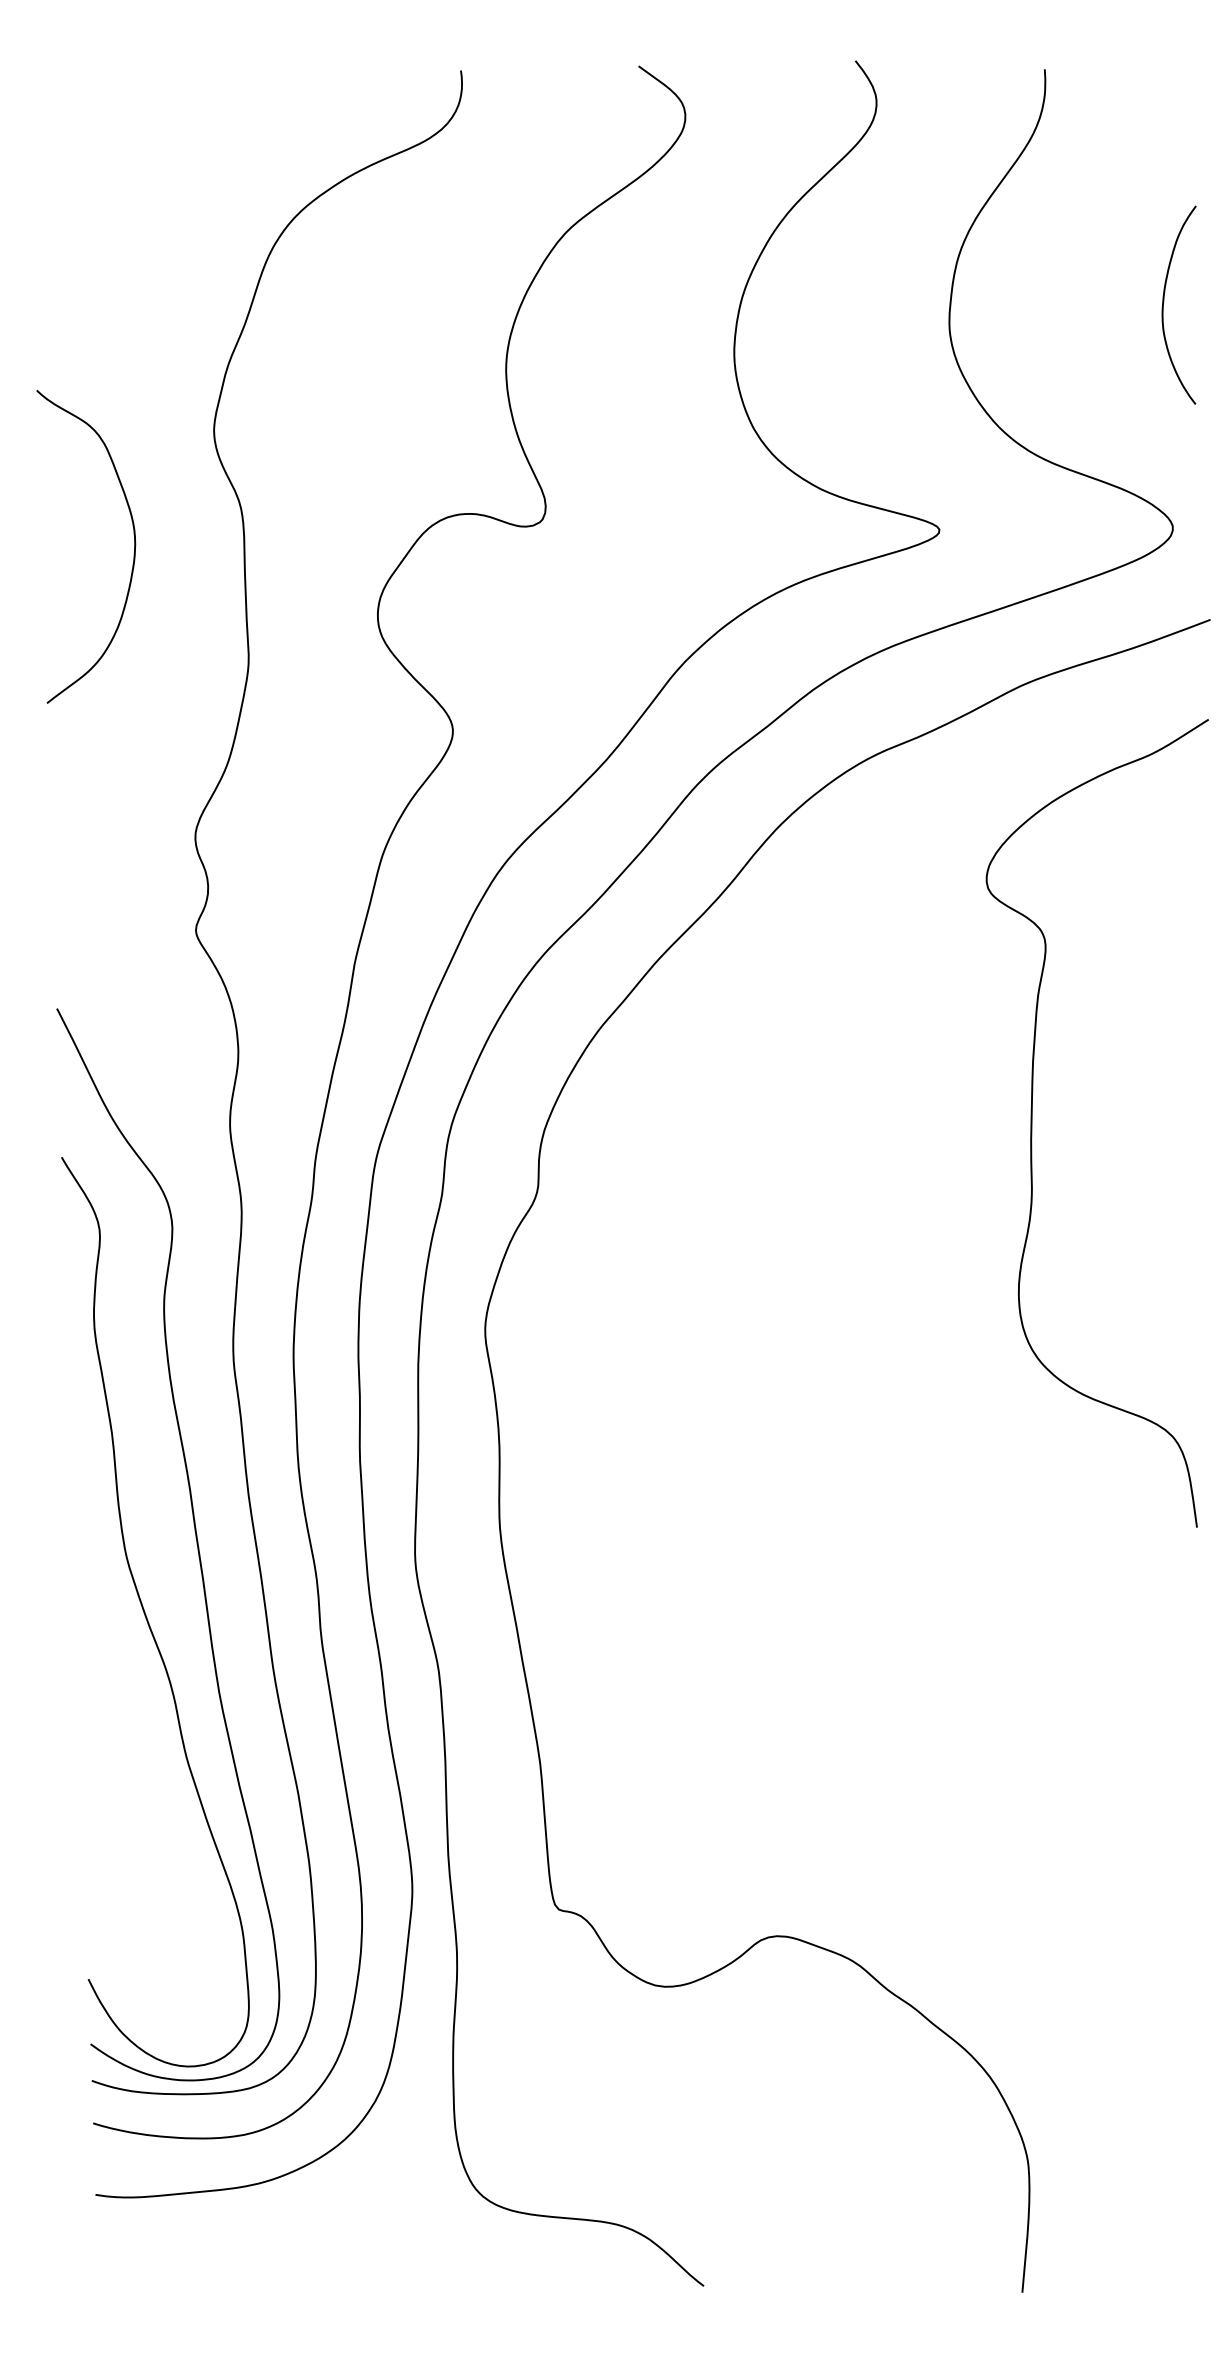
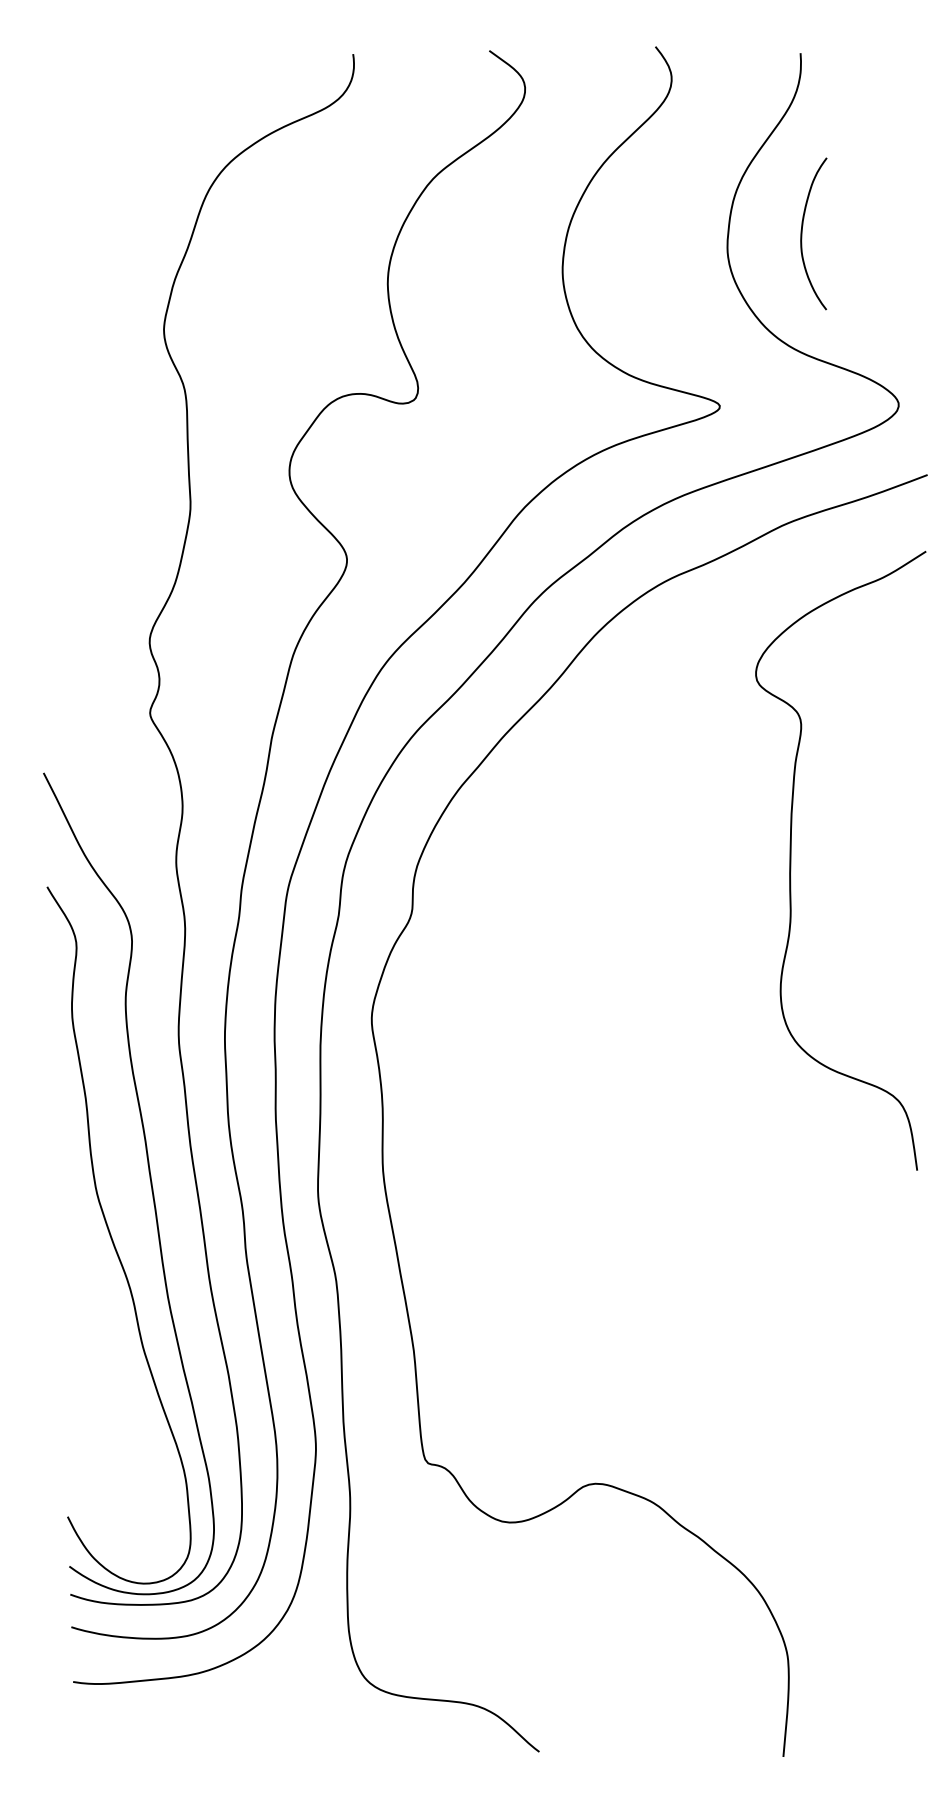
curve: (1164, 302) -> (802, 231), moved
curve: (133, 554) -> (102, 424), removed

